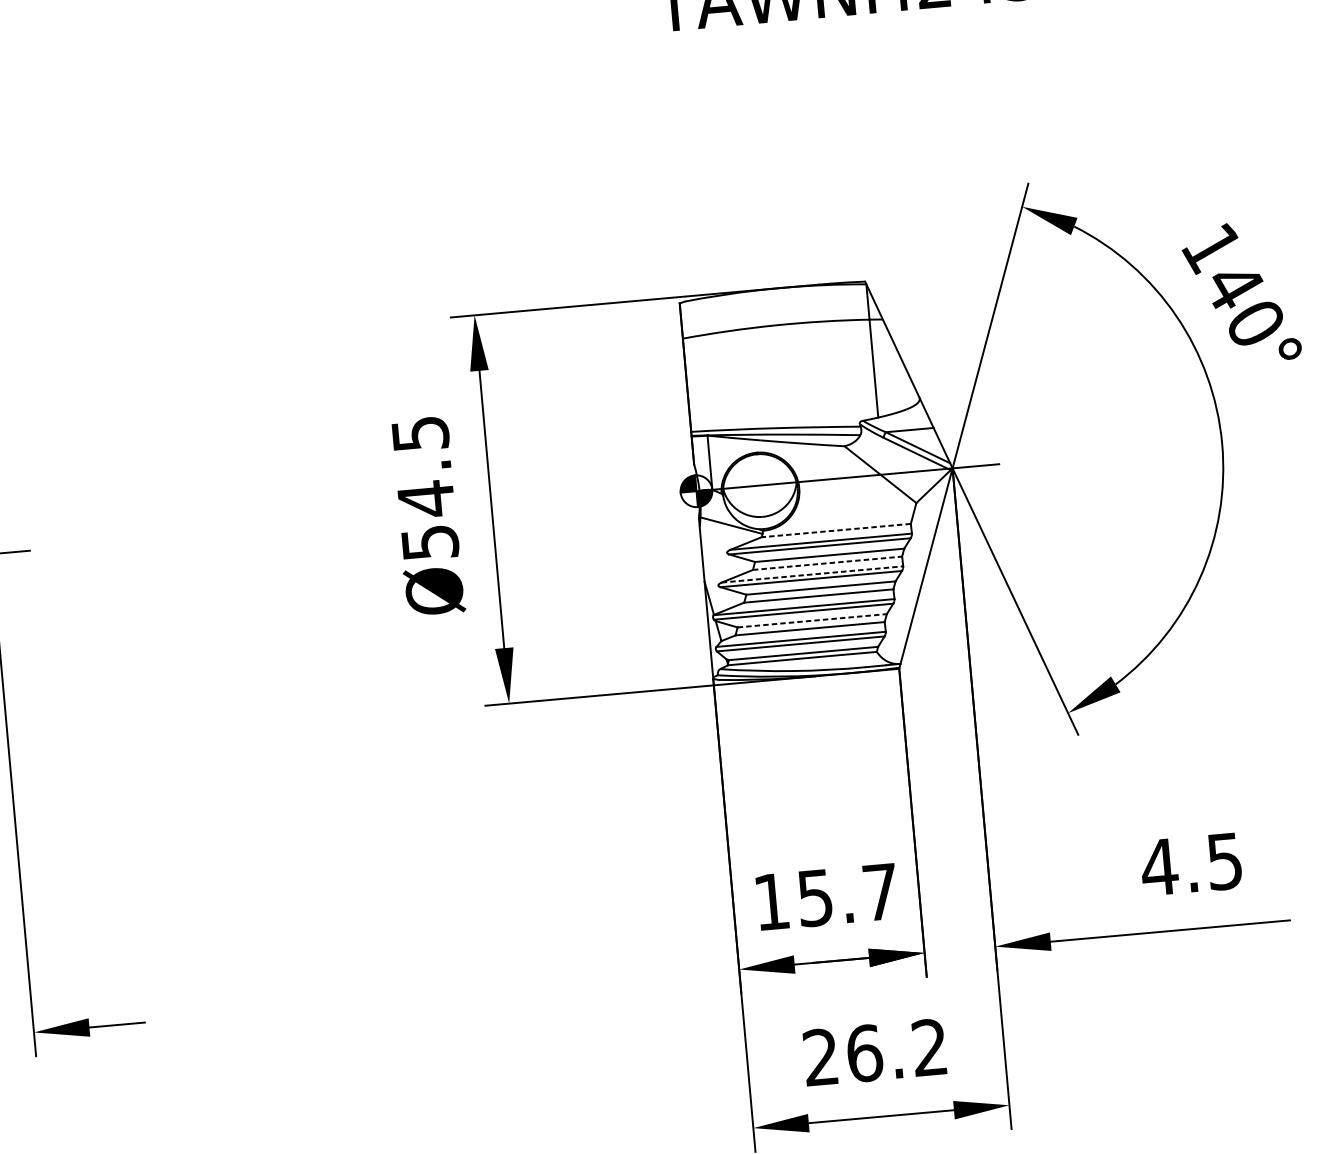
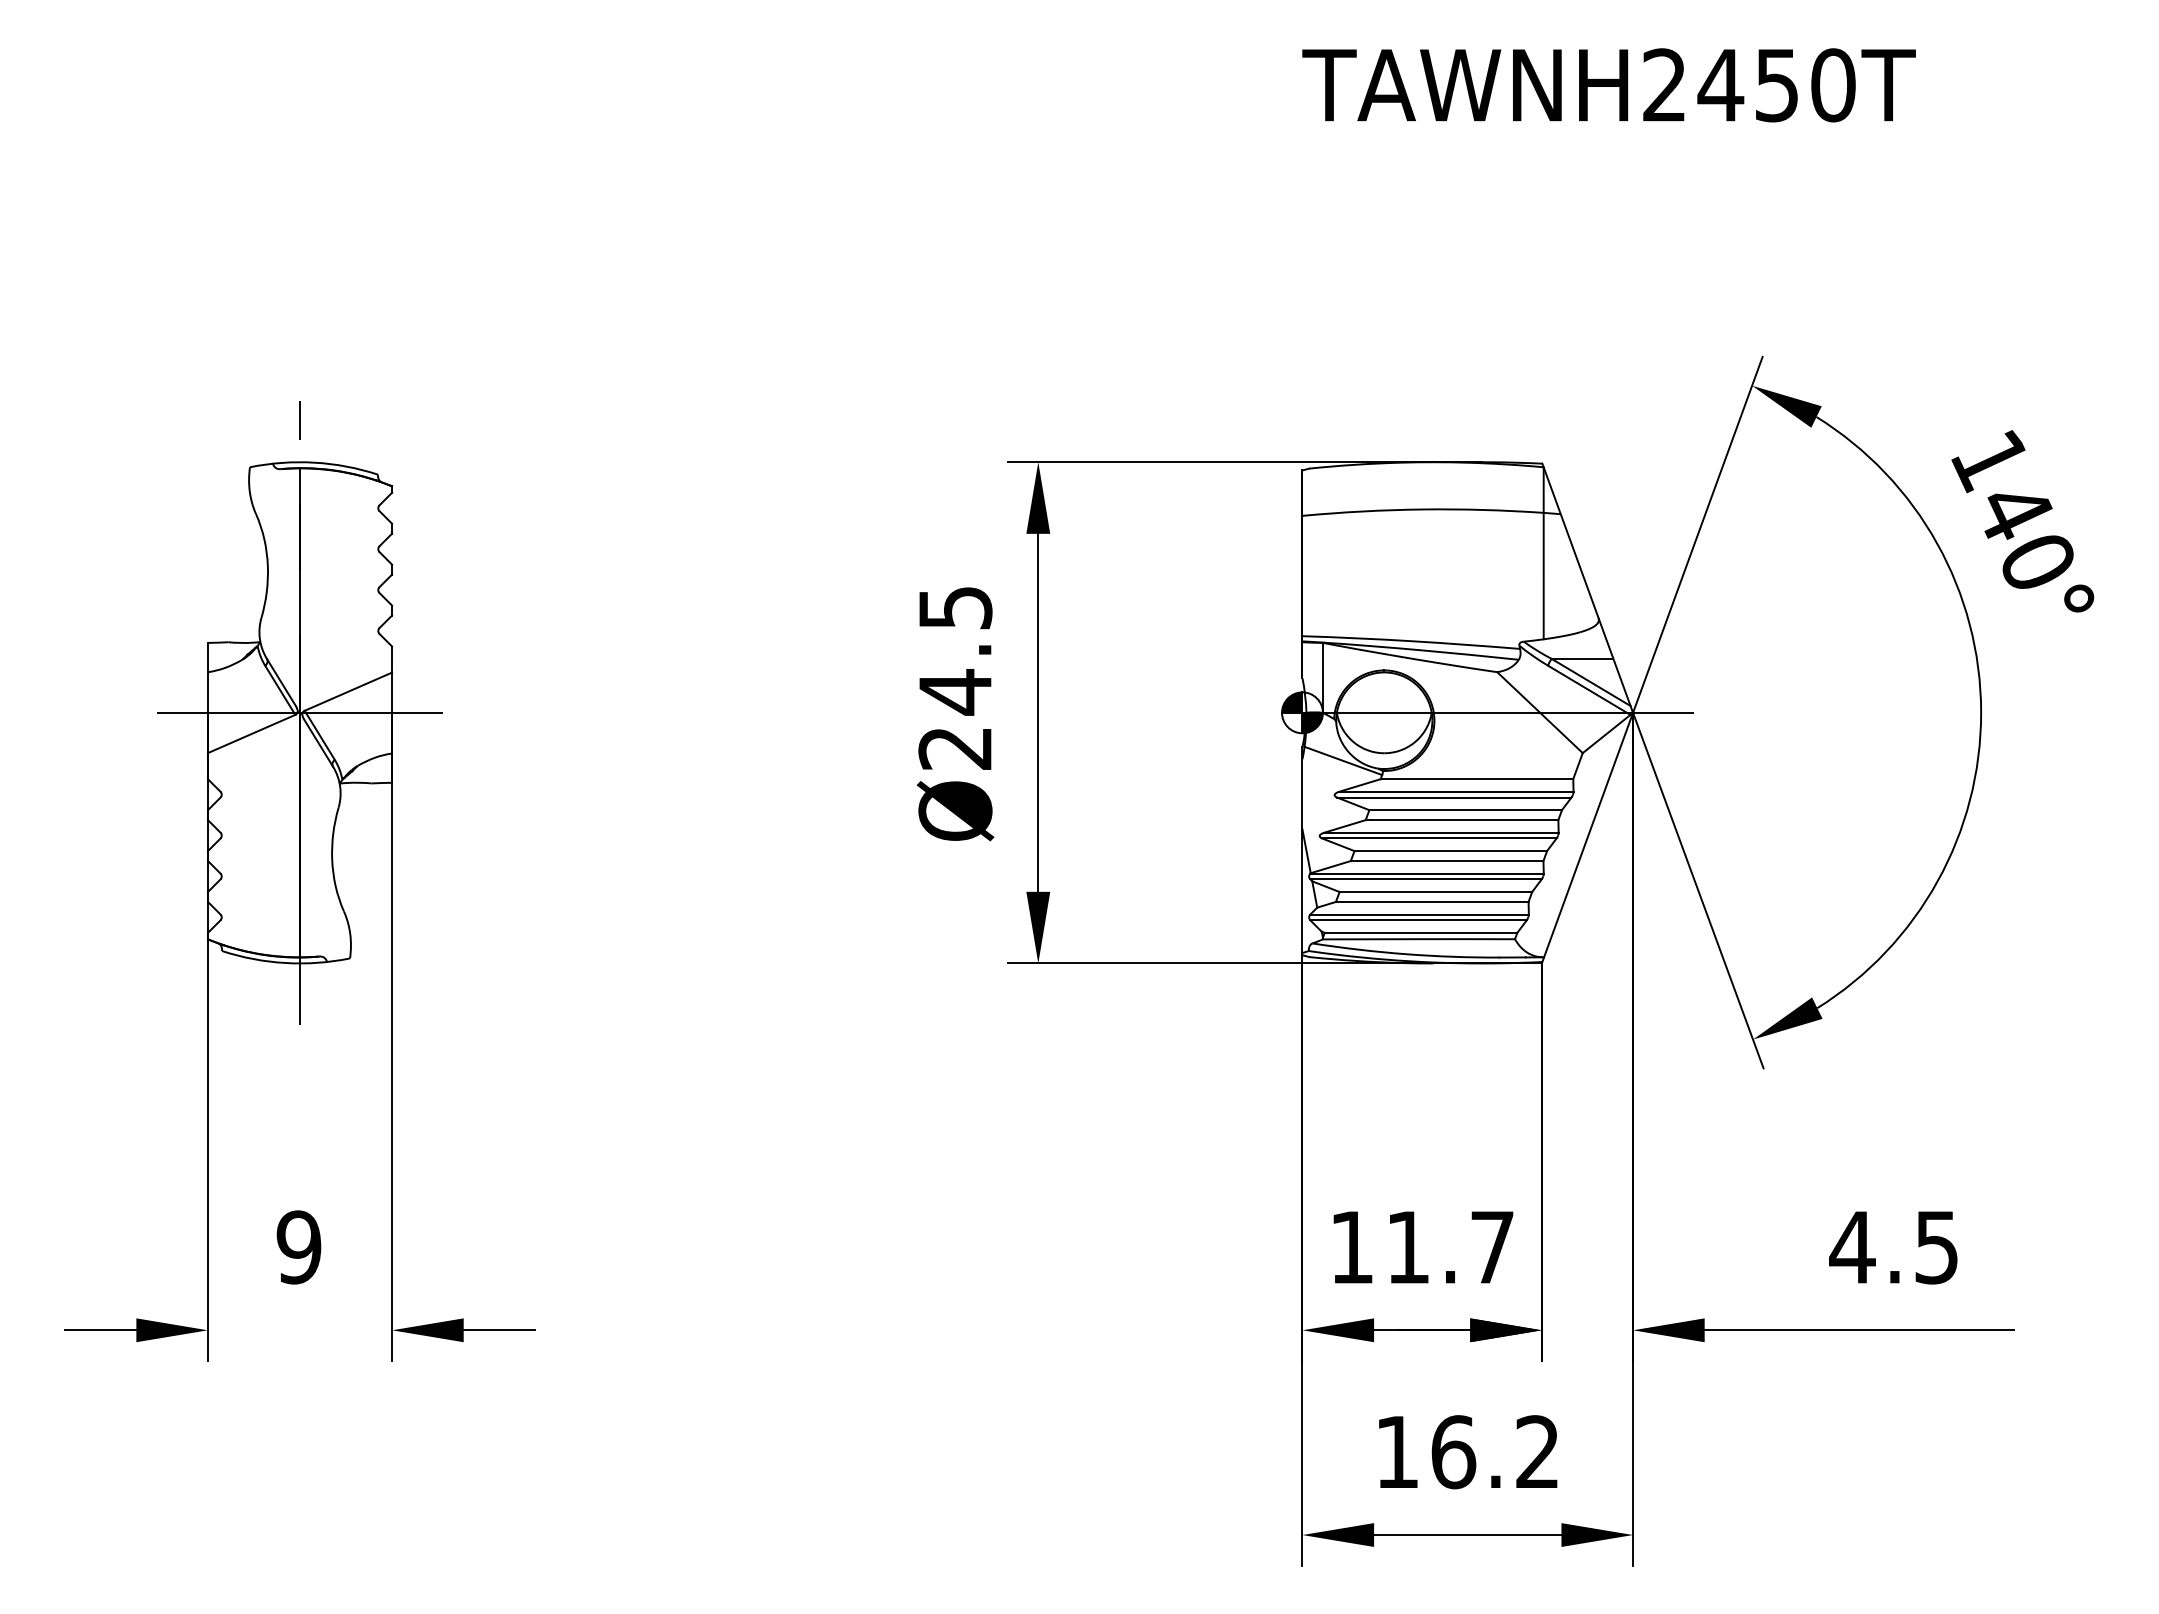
line: (835, 530) -> (1476, 779), dashed -> solid
text: (430, 542) -> (955, 748), Ø54.5 -> Ø24.5
line: (827, 563) -> (1462, 820), dashed -> solid
line: (813, 574) -> (1442, 832), dashed -> solid
line: (812, 621) -> (1436, 892), dashed -> solid
text: (814, 898) -> (1407, 1247), 15.7 -> 11.7
text: (820, 1056) -> (1396, 1451), 26.2 -> 16.2

